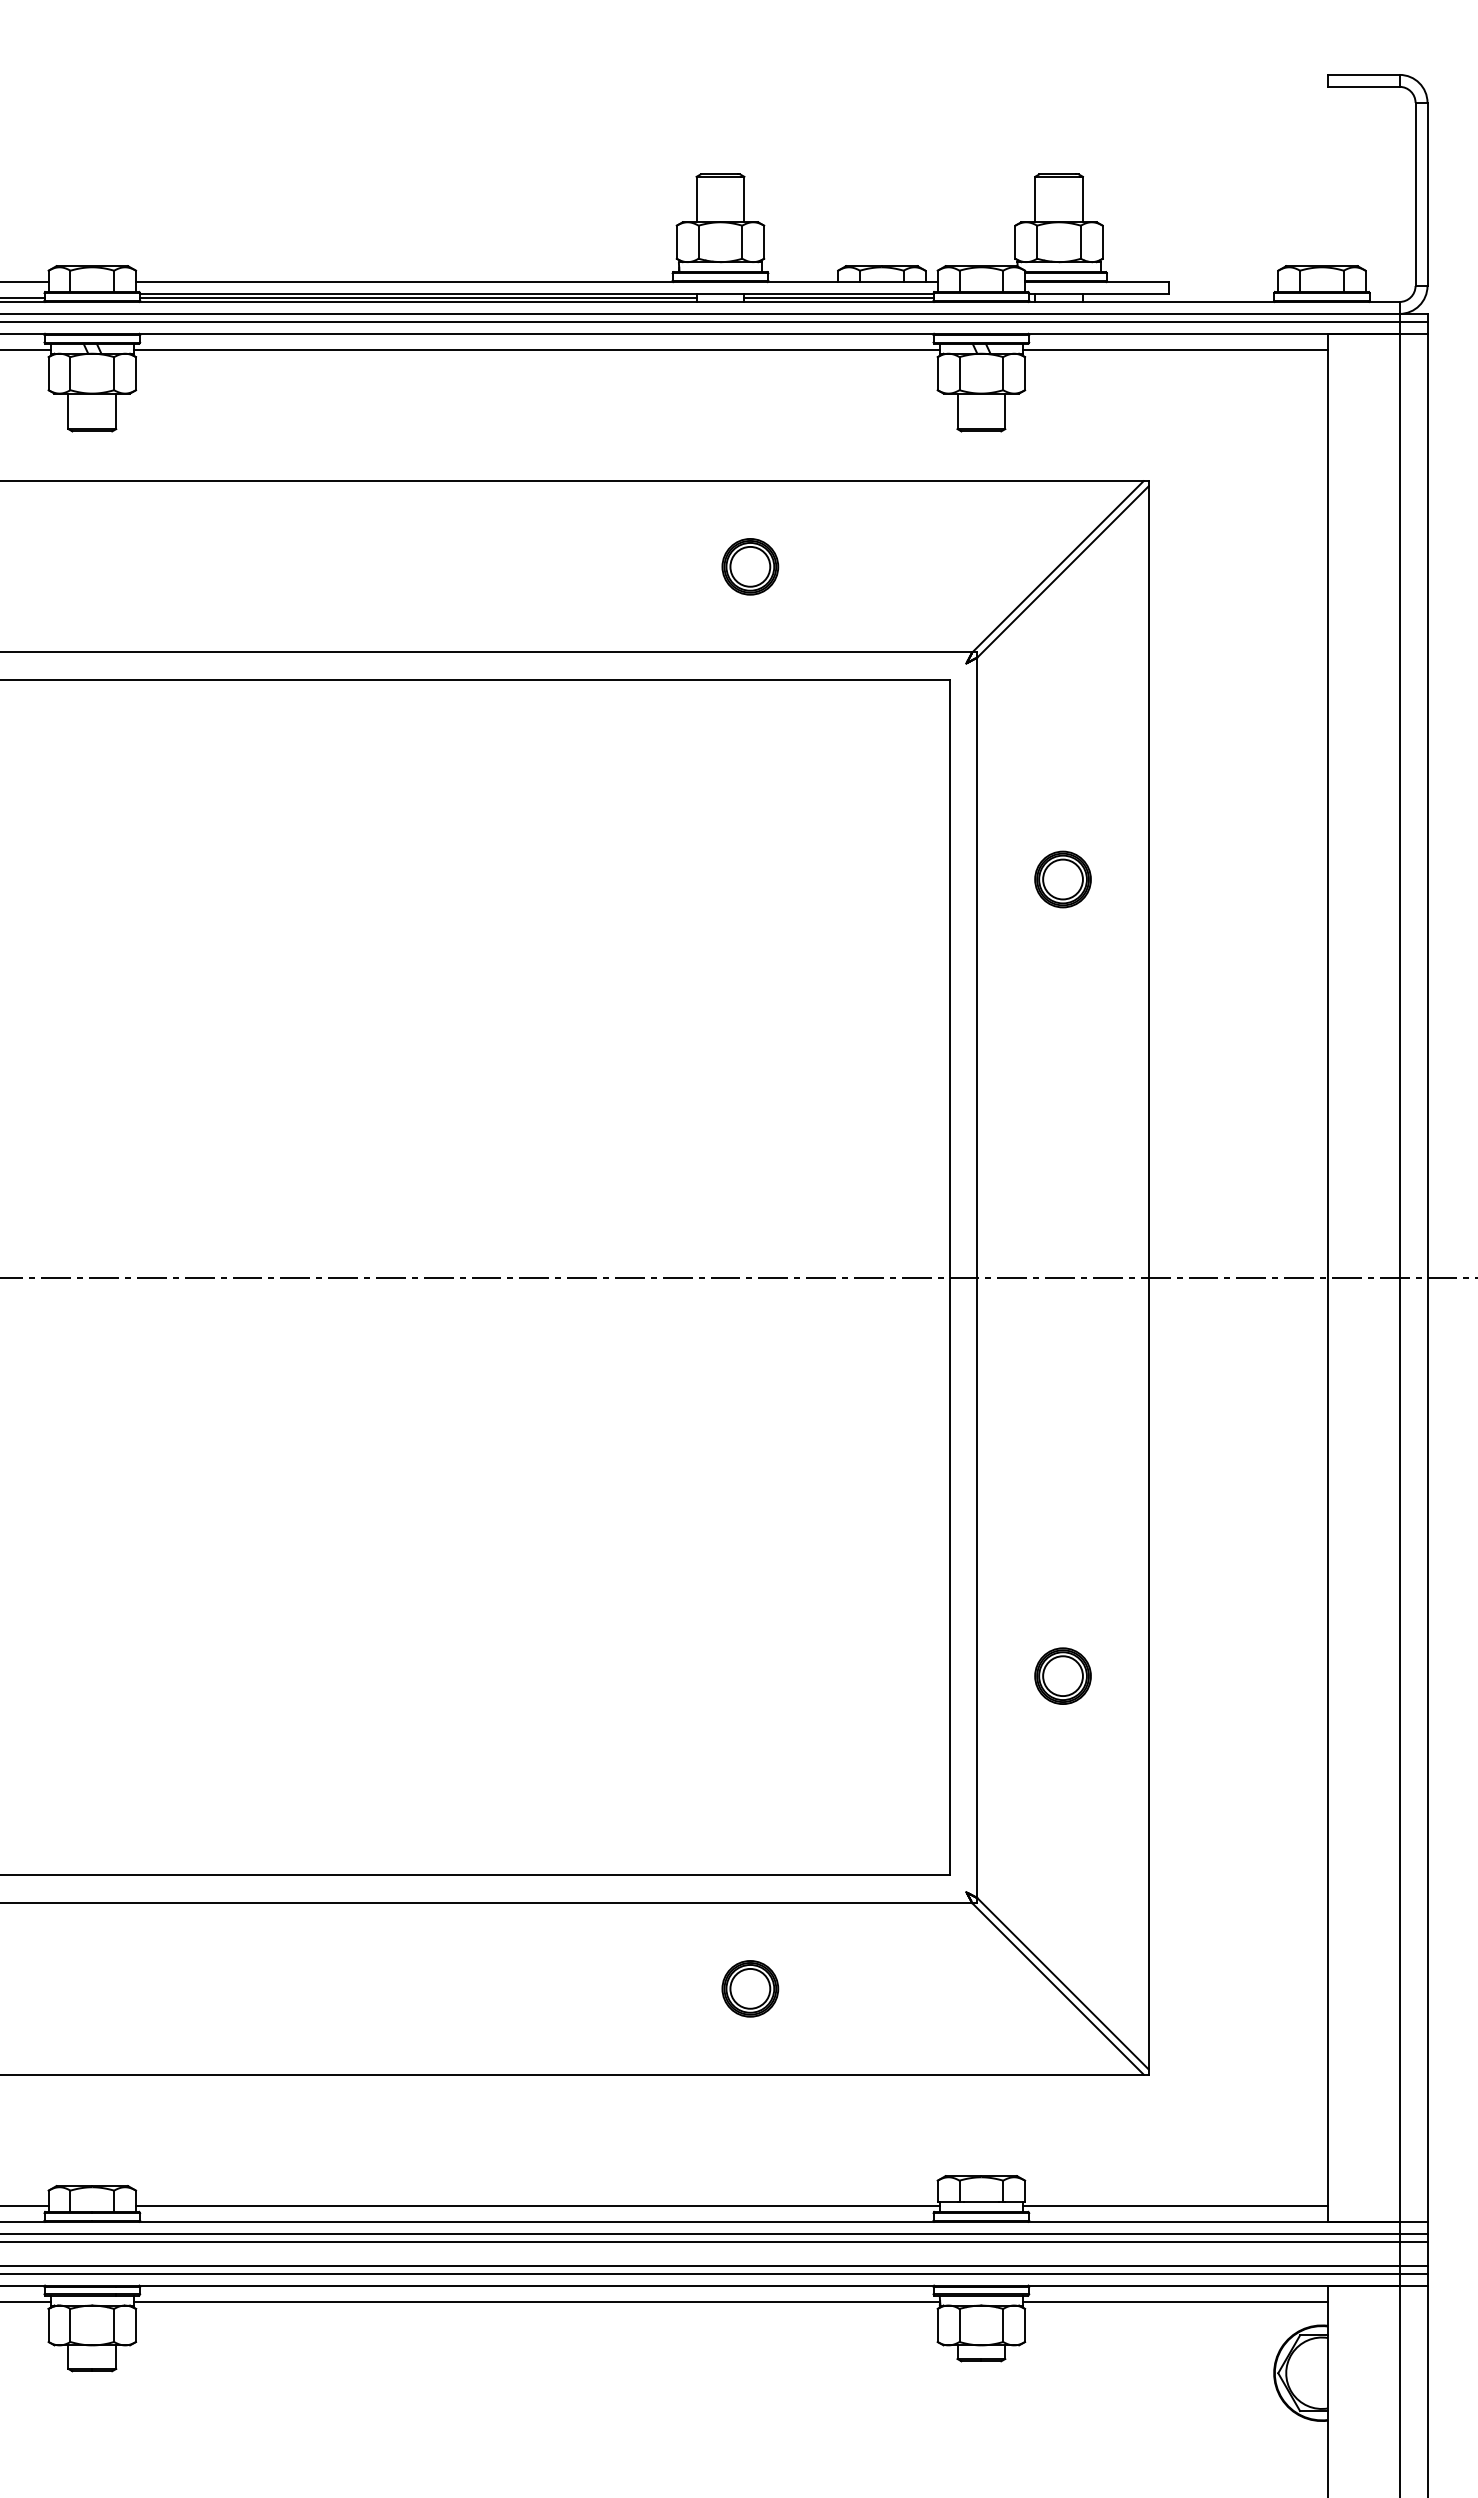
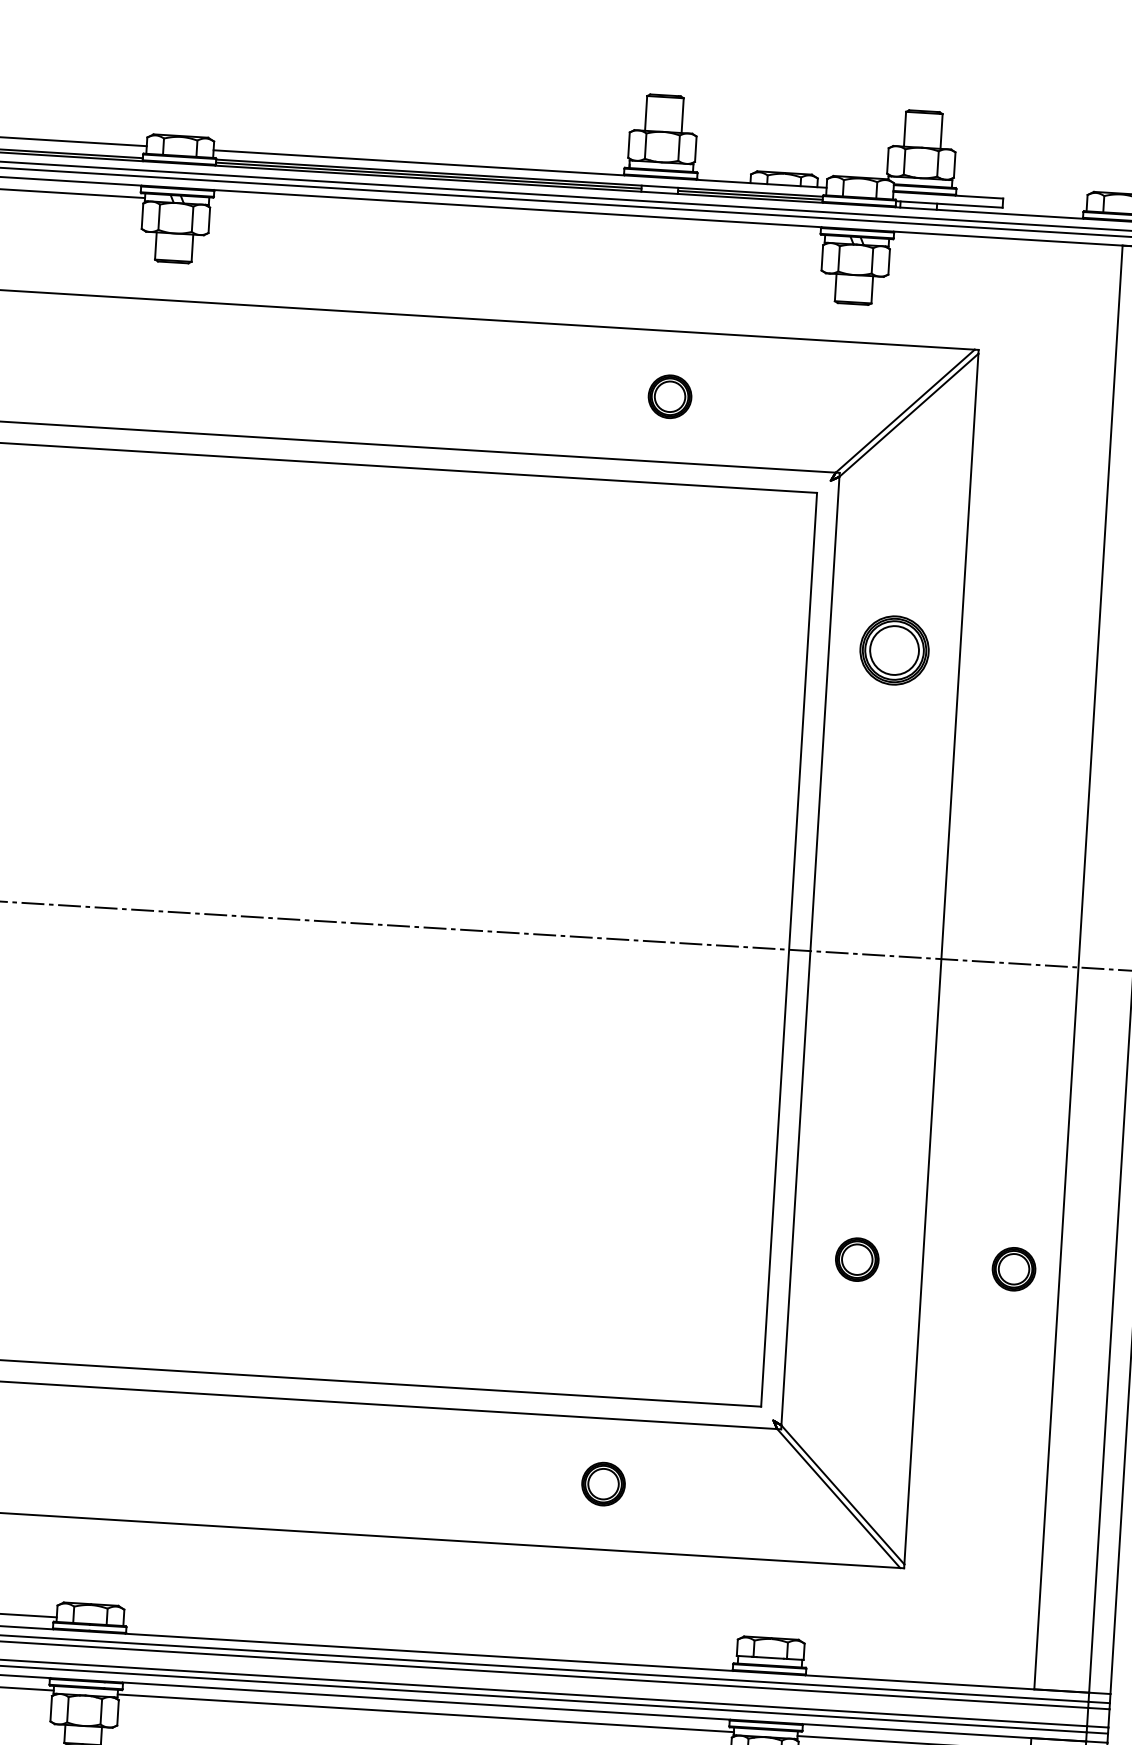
line: (536, 349) -> (516, 220), removed
line: (1175, 349) -> (1005, 250), removed
part: (1062, 879) -> (894, 650), size x1.6
part: (1267, 1675) -> (1013, 1268), added
line: (537, 2205) -> (430, 1639), removed
line: (1175, 2205) -> (918, 1669), removed

